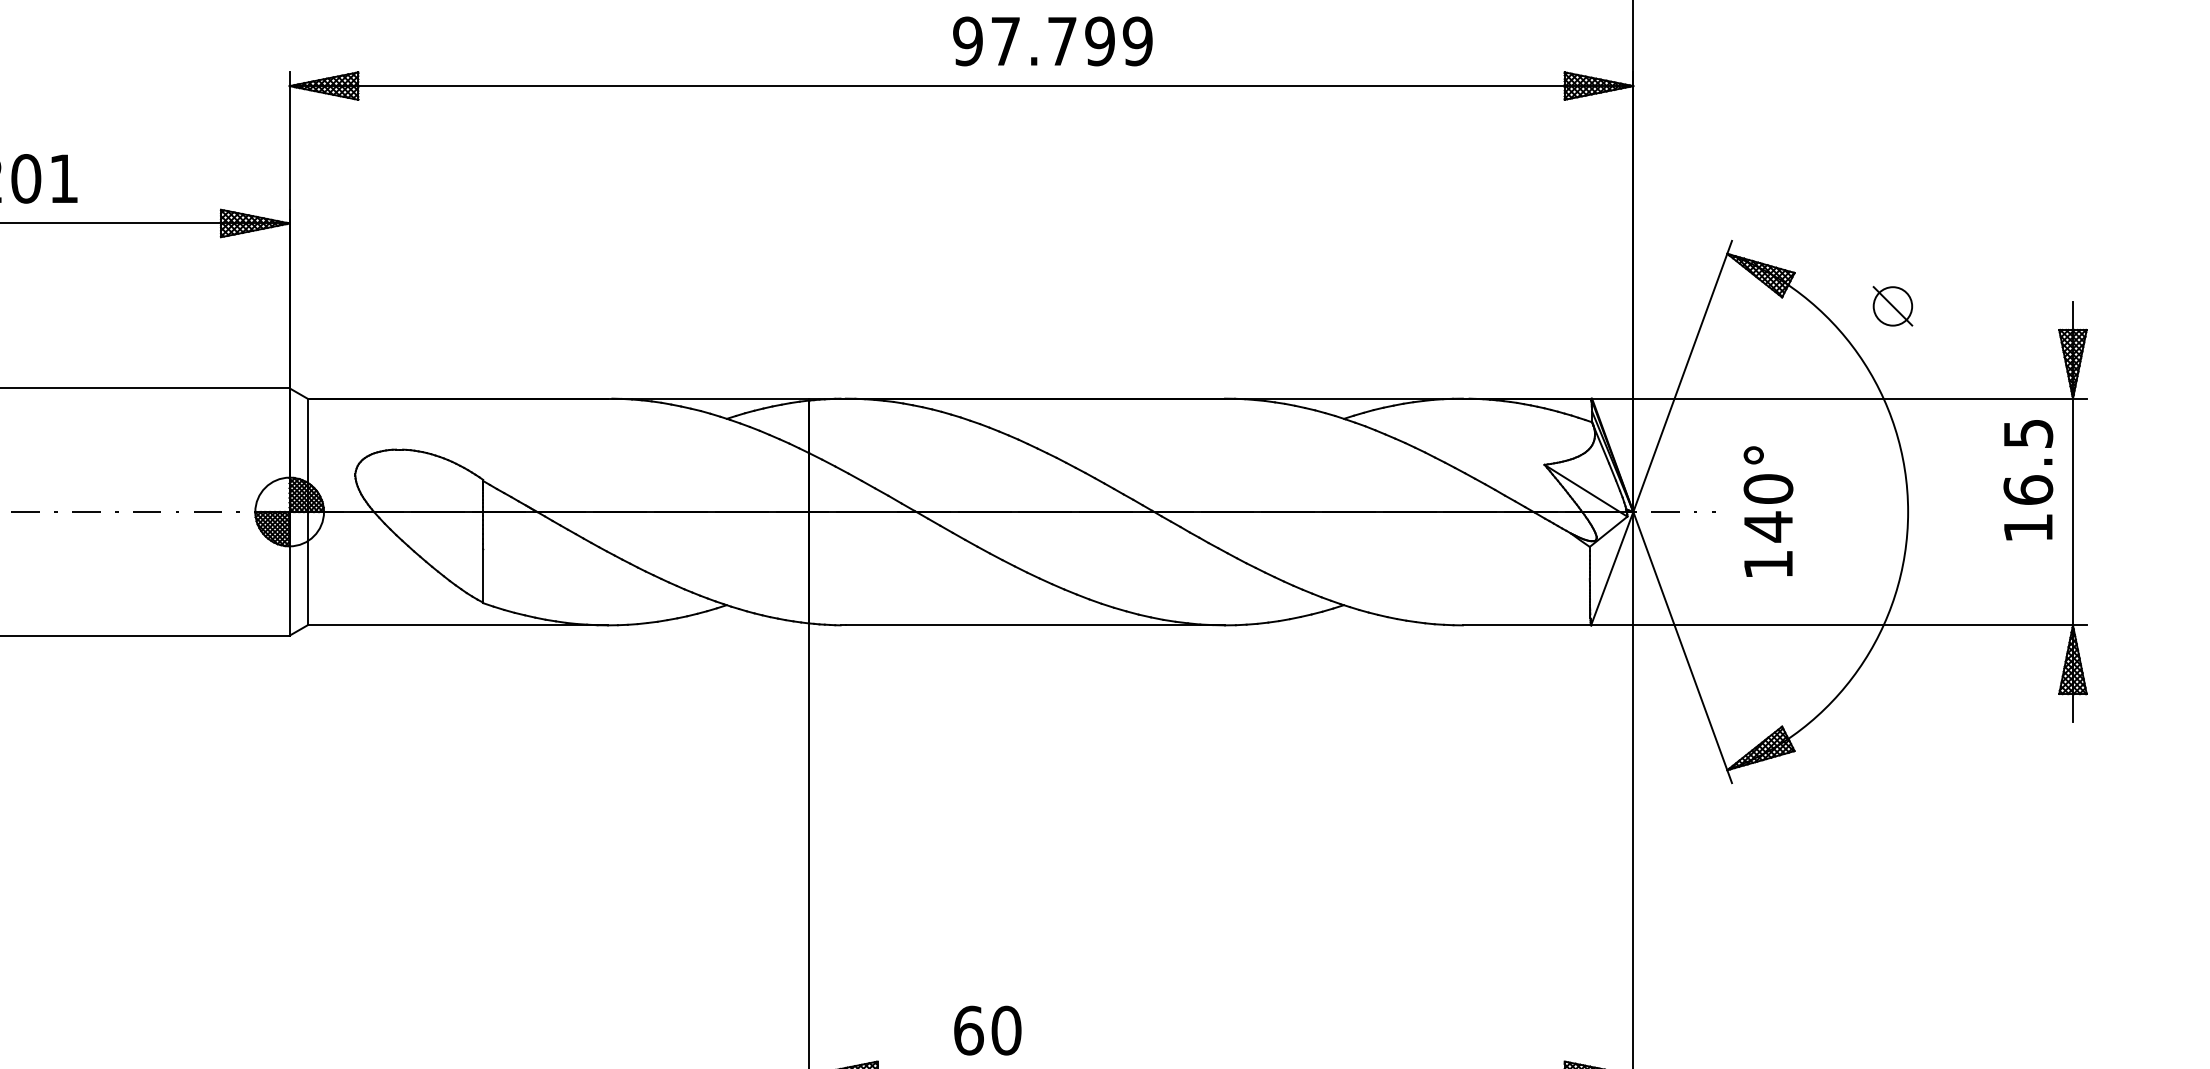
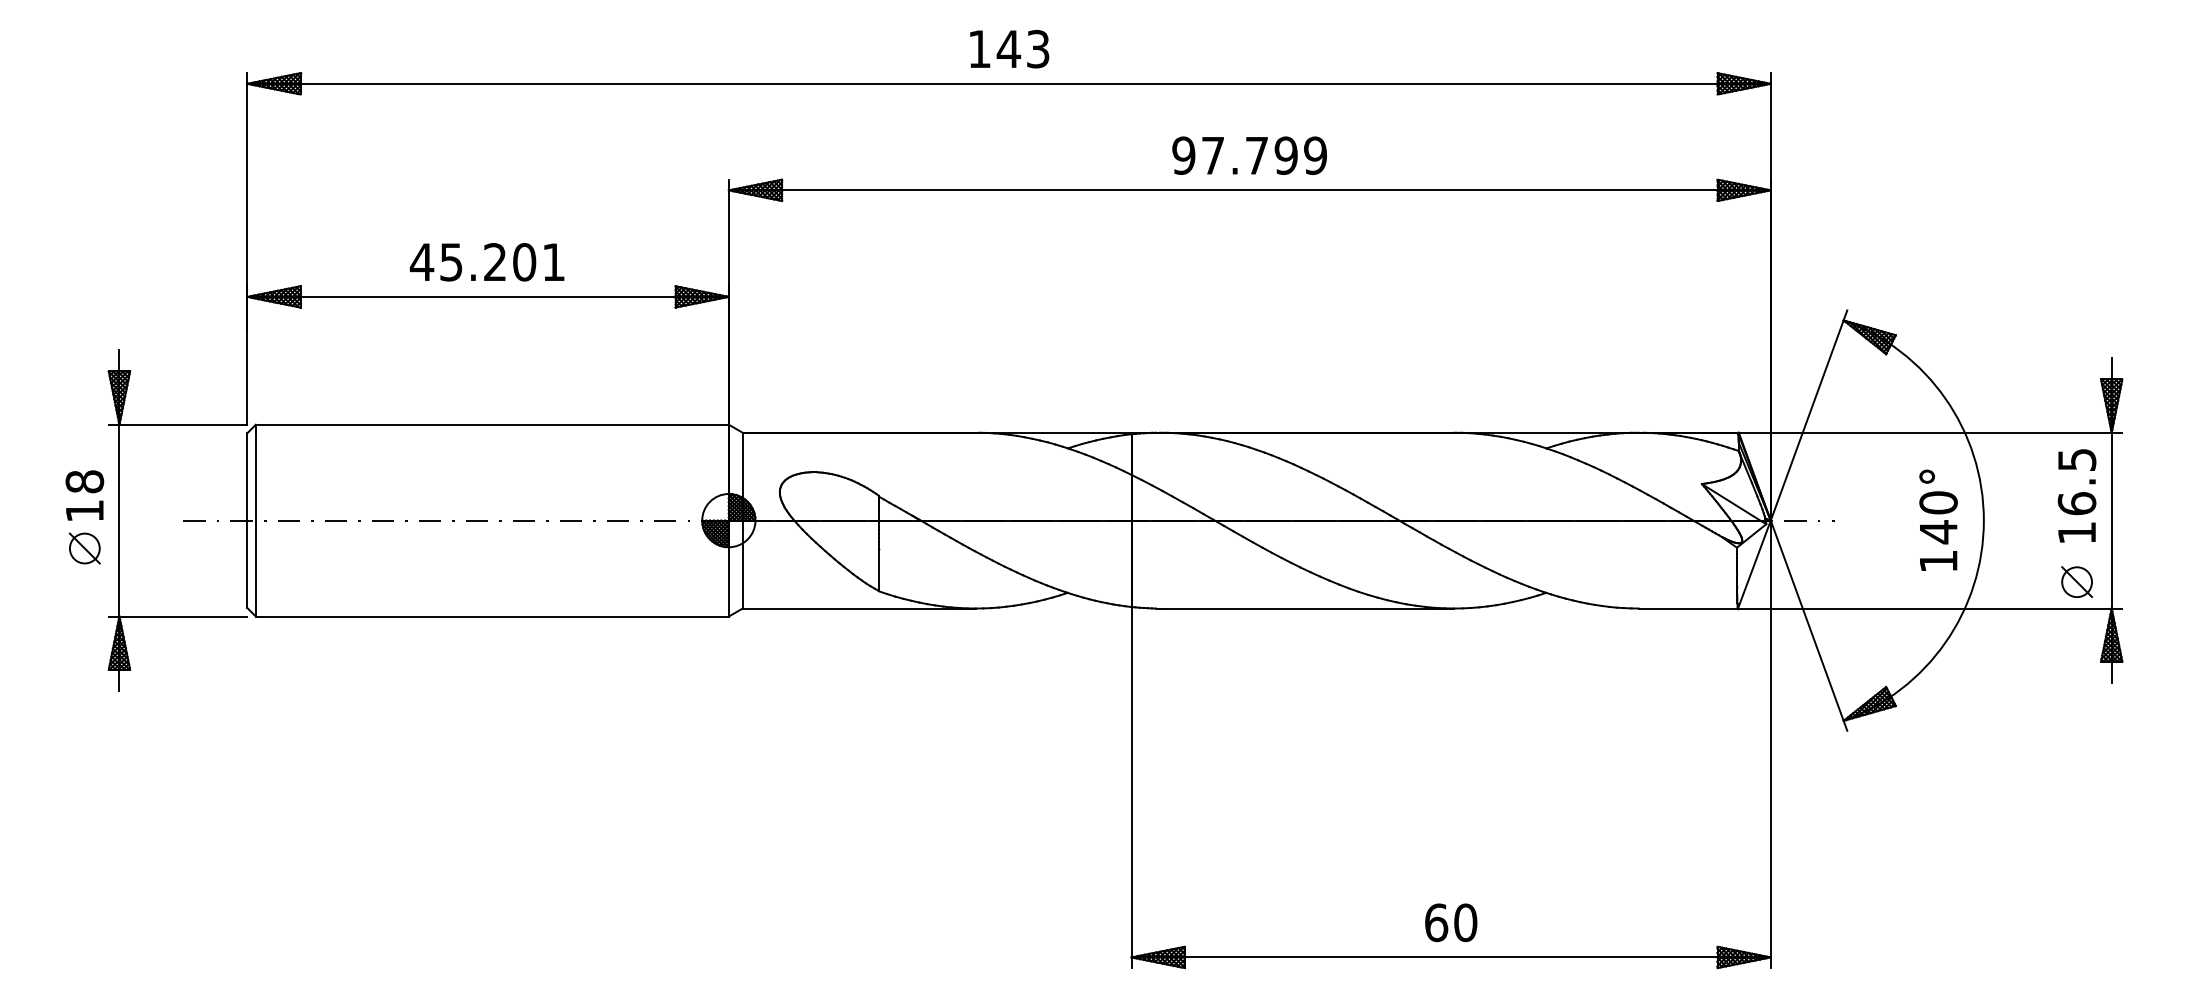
text: (1052, 41) -> (1249, 155), moved
part: (1892, 305) -> (2076, 581), moved
text: (1768, 510) -> (1938, 519), moved
text: (988, 1030) -> (1451, 922), moved

